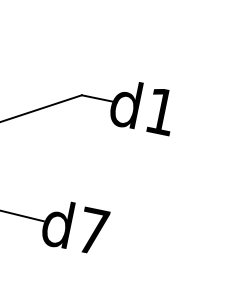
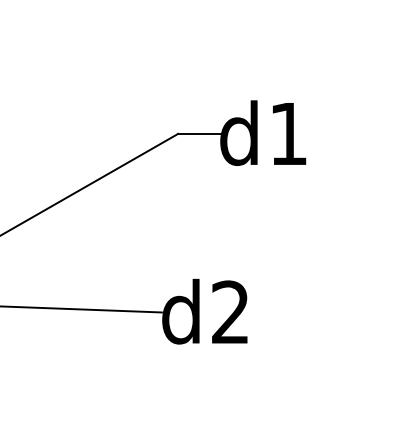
text: (93, 230) -> (230, 311), d7 -> d2

